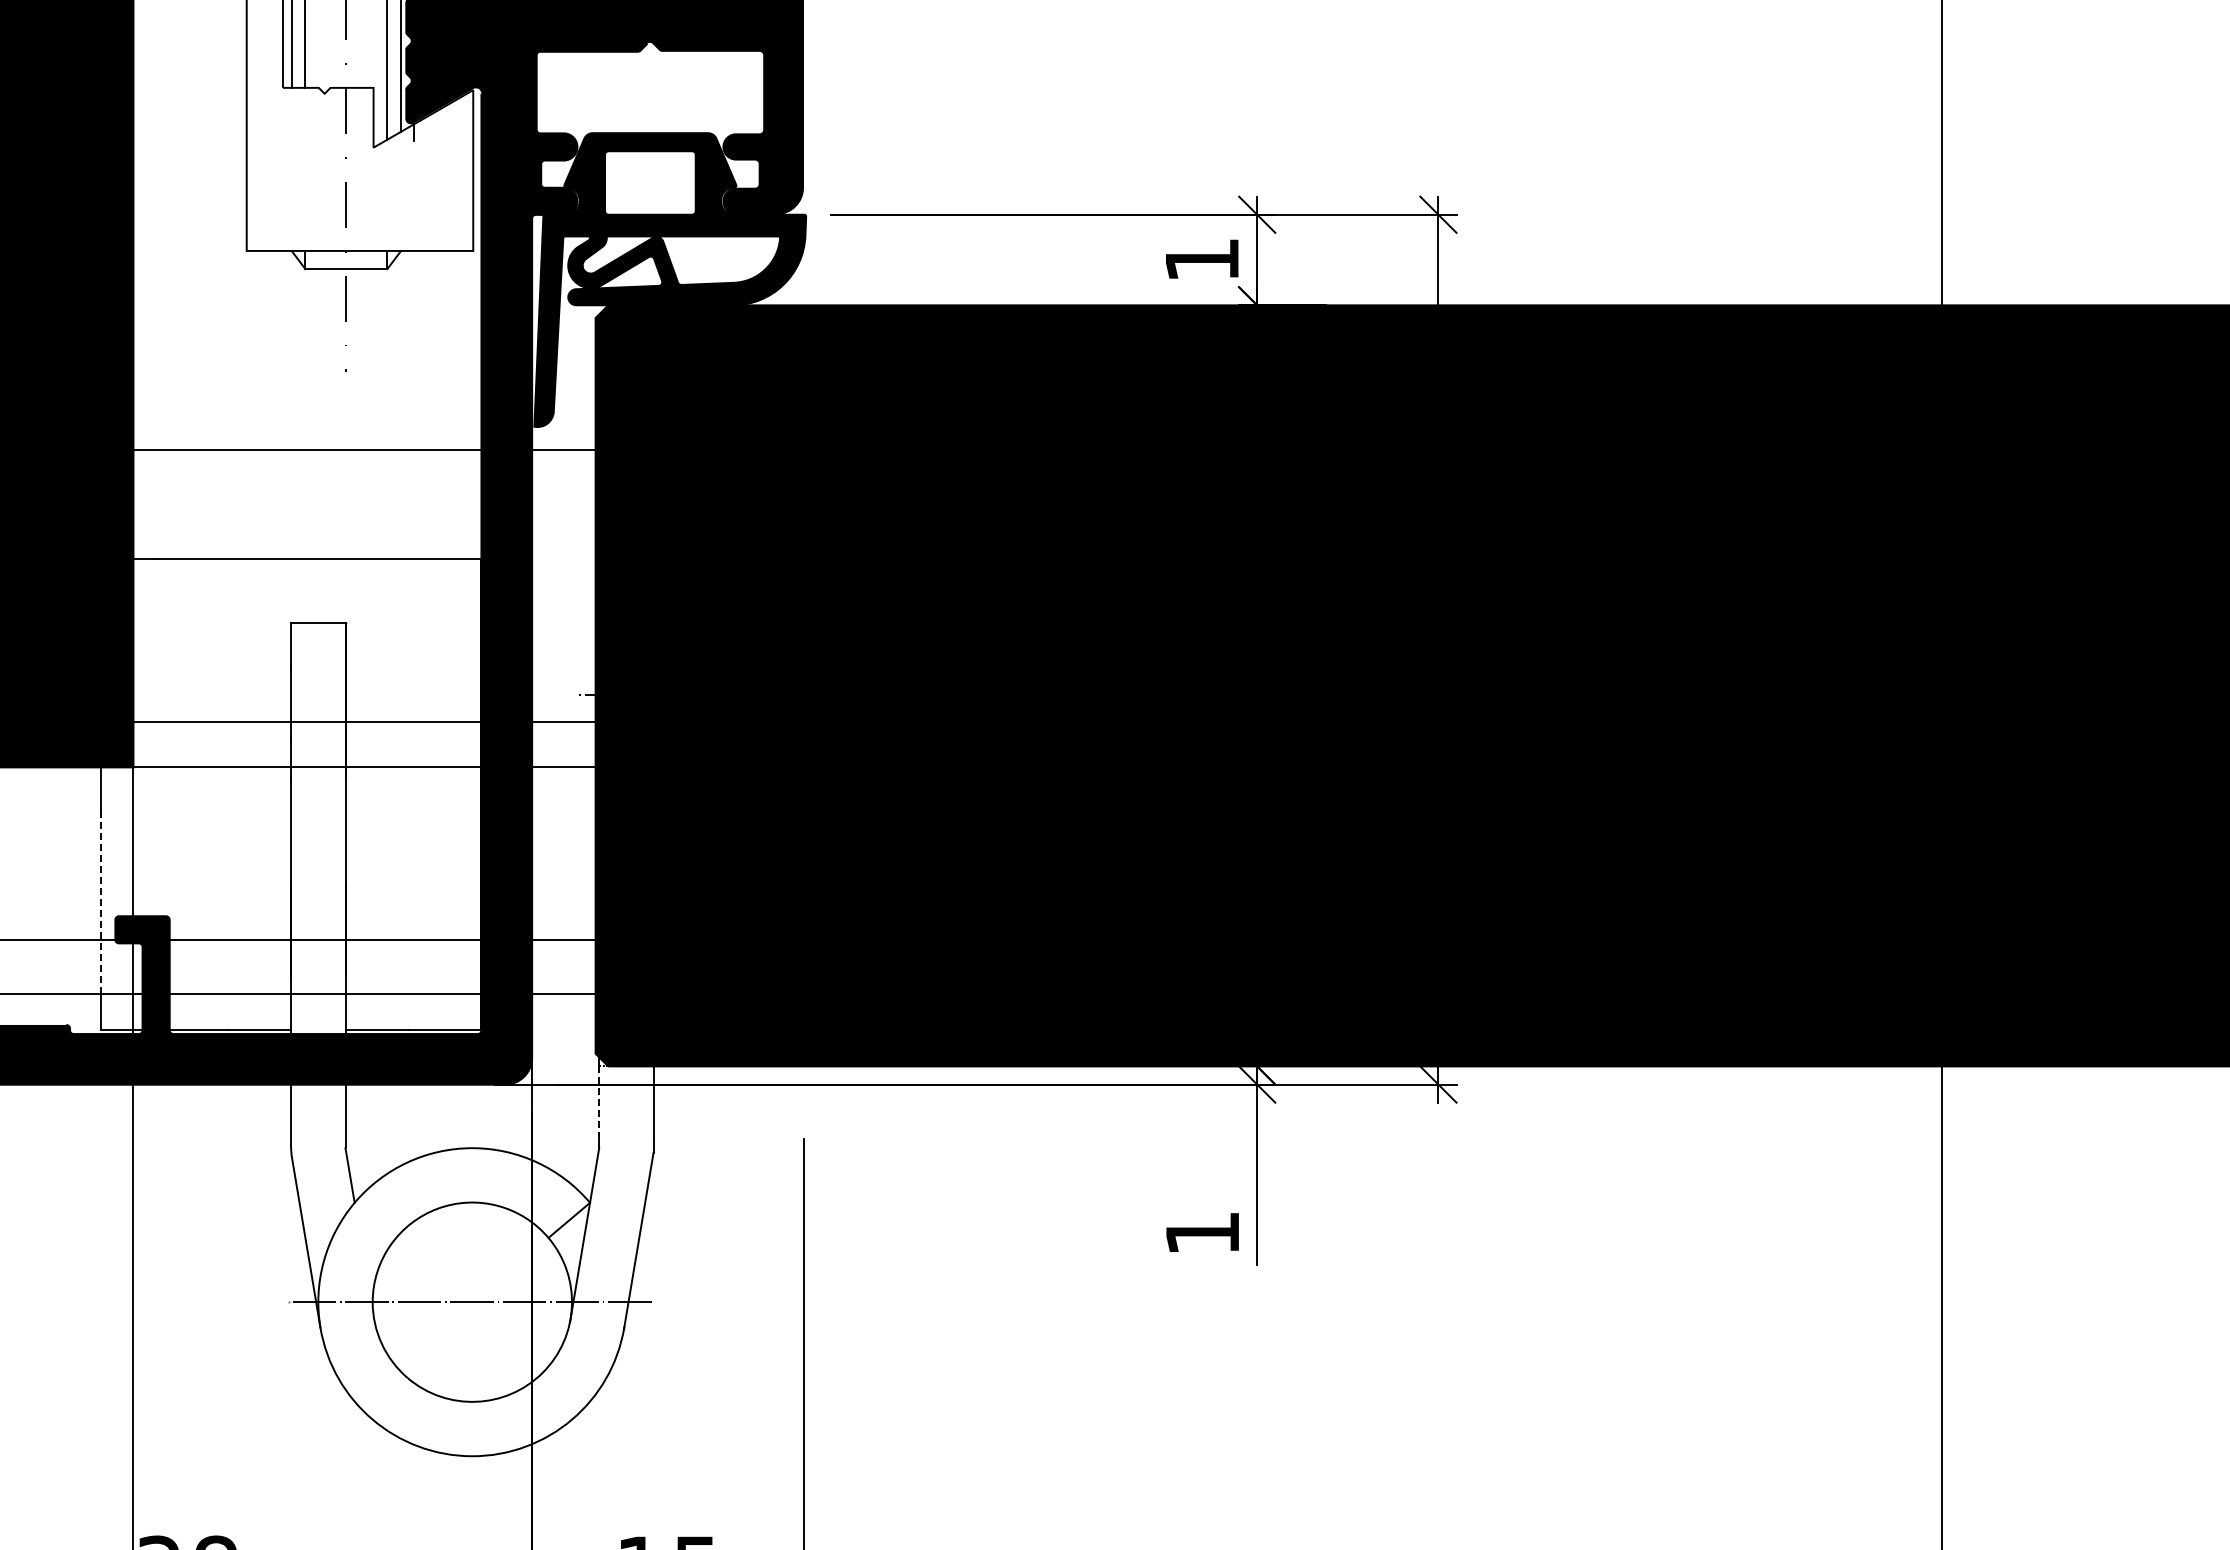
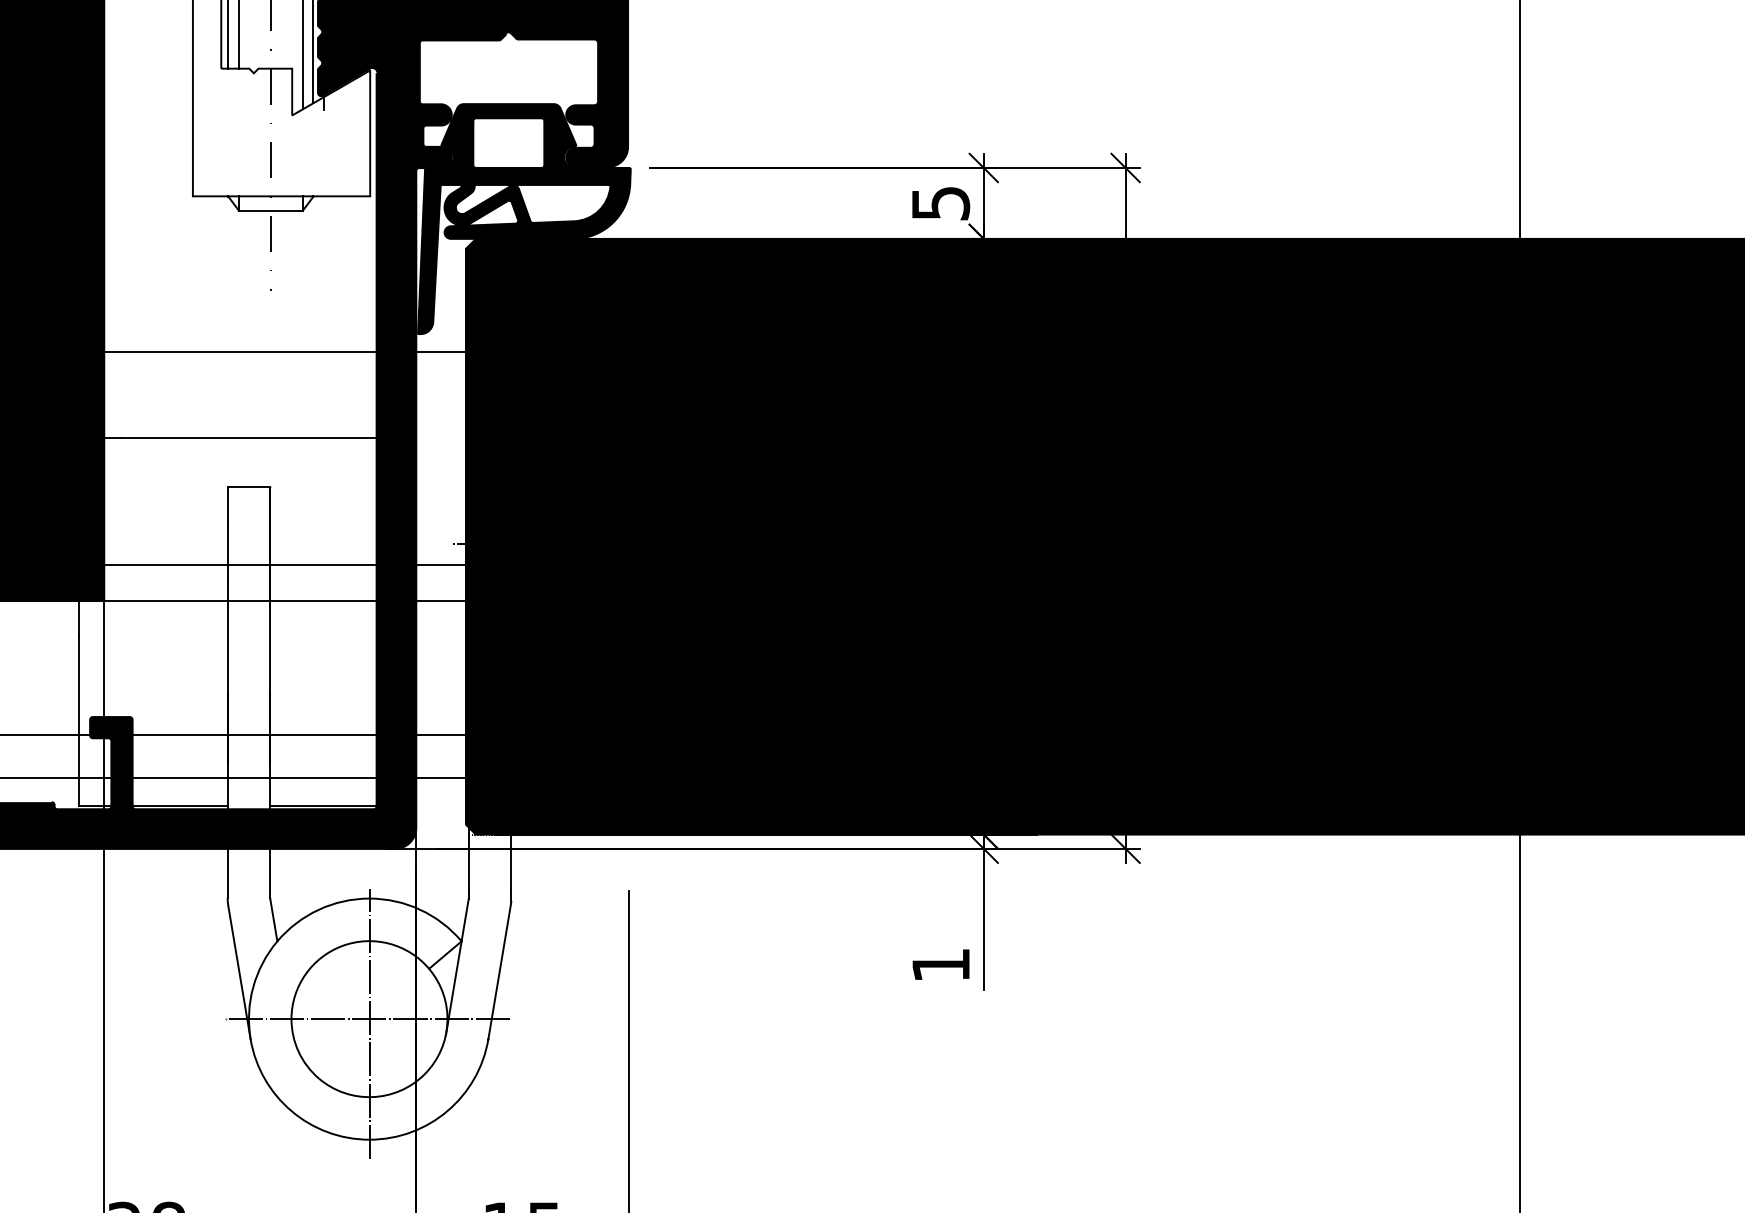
text: (1202, 260) -> (940, 203), 1 -> 5
line: (100, 903) -> (78, 707), dashed -> solid
line: (599, 1103) -> (469, 863), dashed -> solid
line: (472, 1308) -> (369, 1024), added

